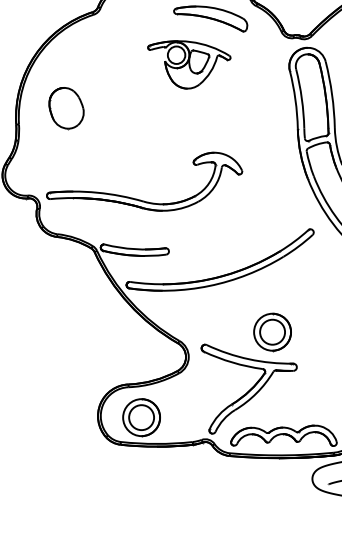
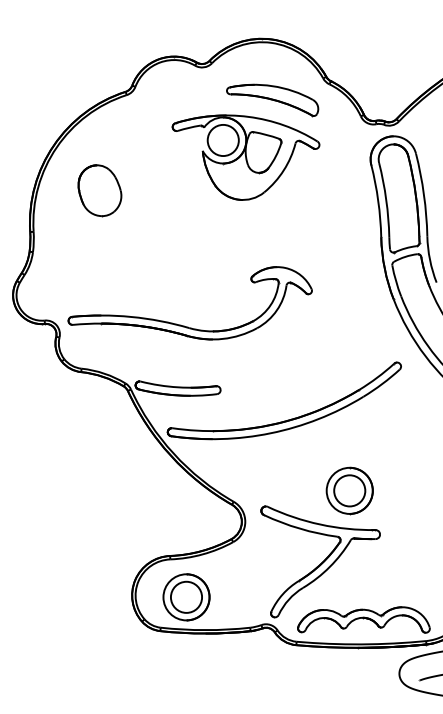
part: (188, 64) -> (245, 157), size x1.43
part: (66, 108) -> (99, 190), moved

